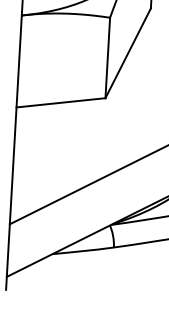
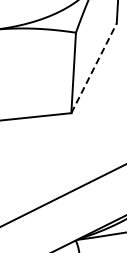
line: (128, 52) -> (94, 67), solid -> dashed

